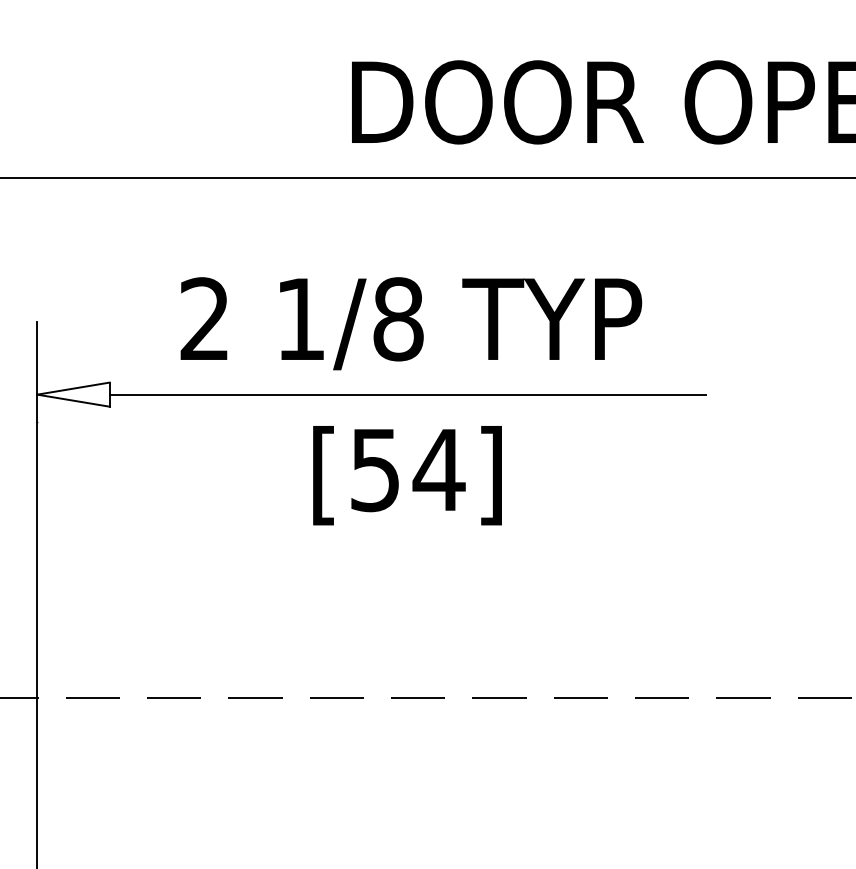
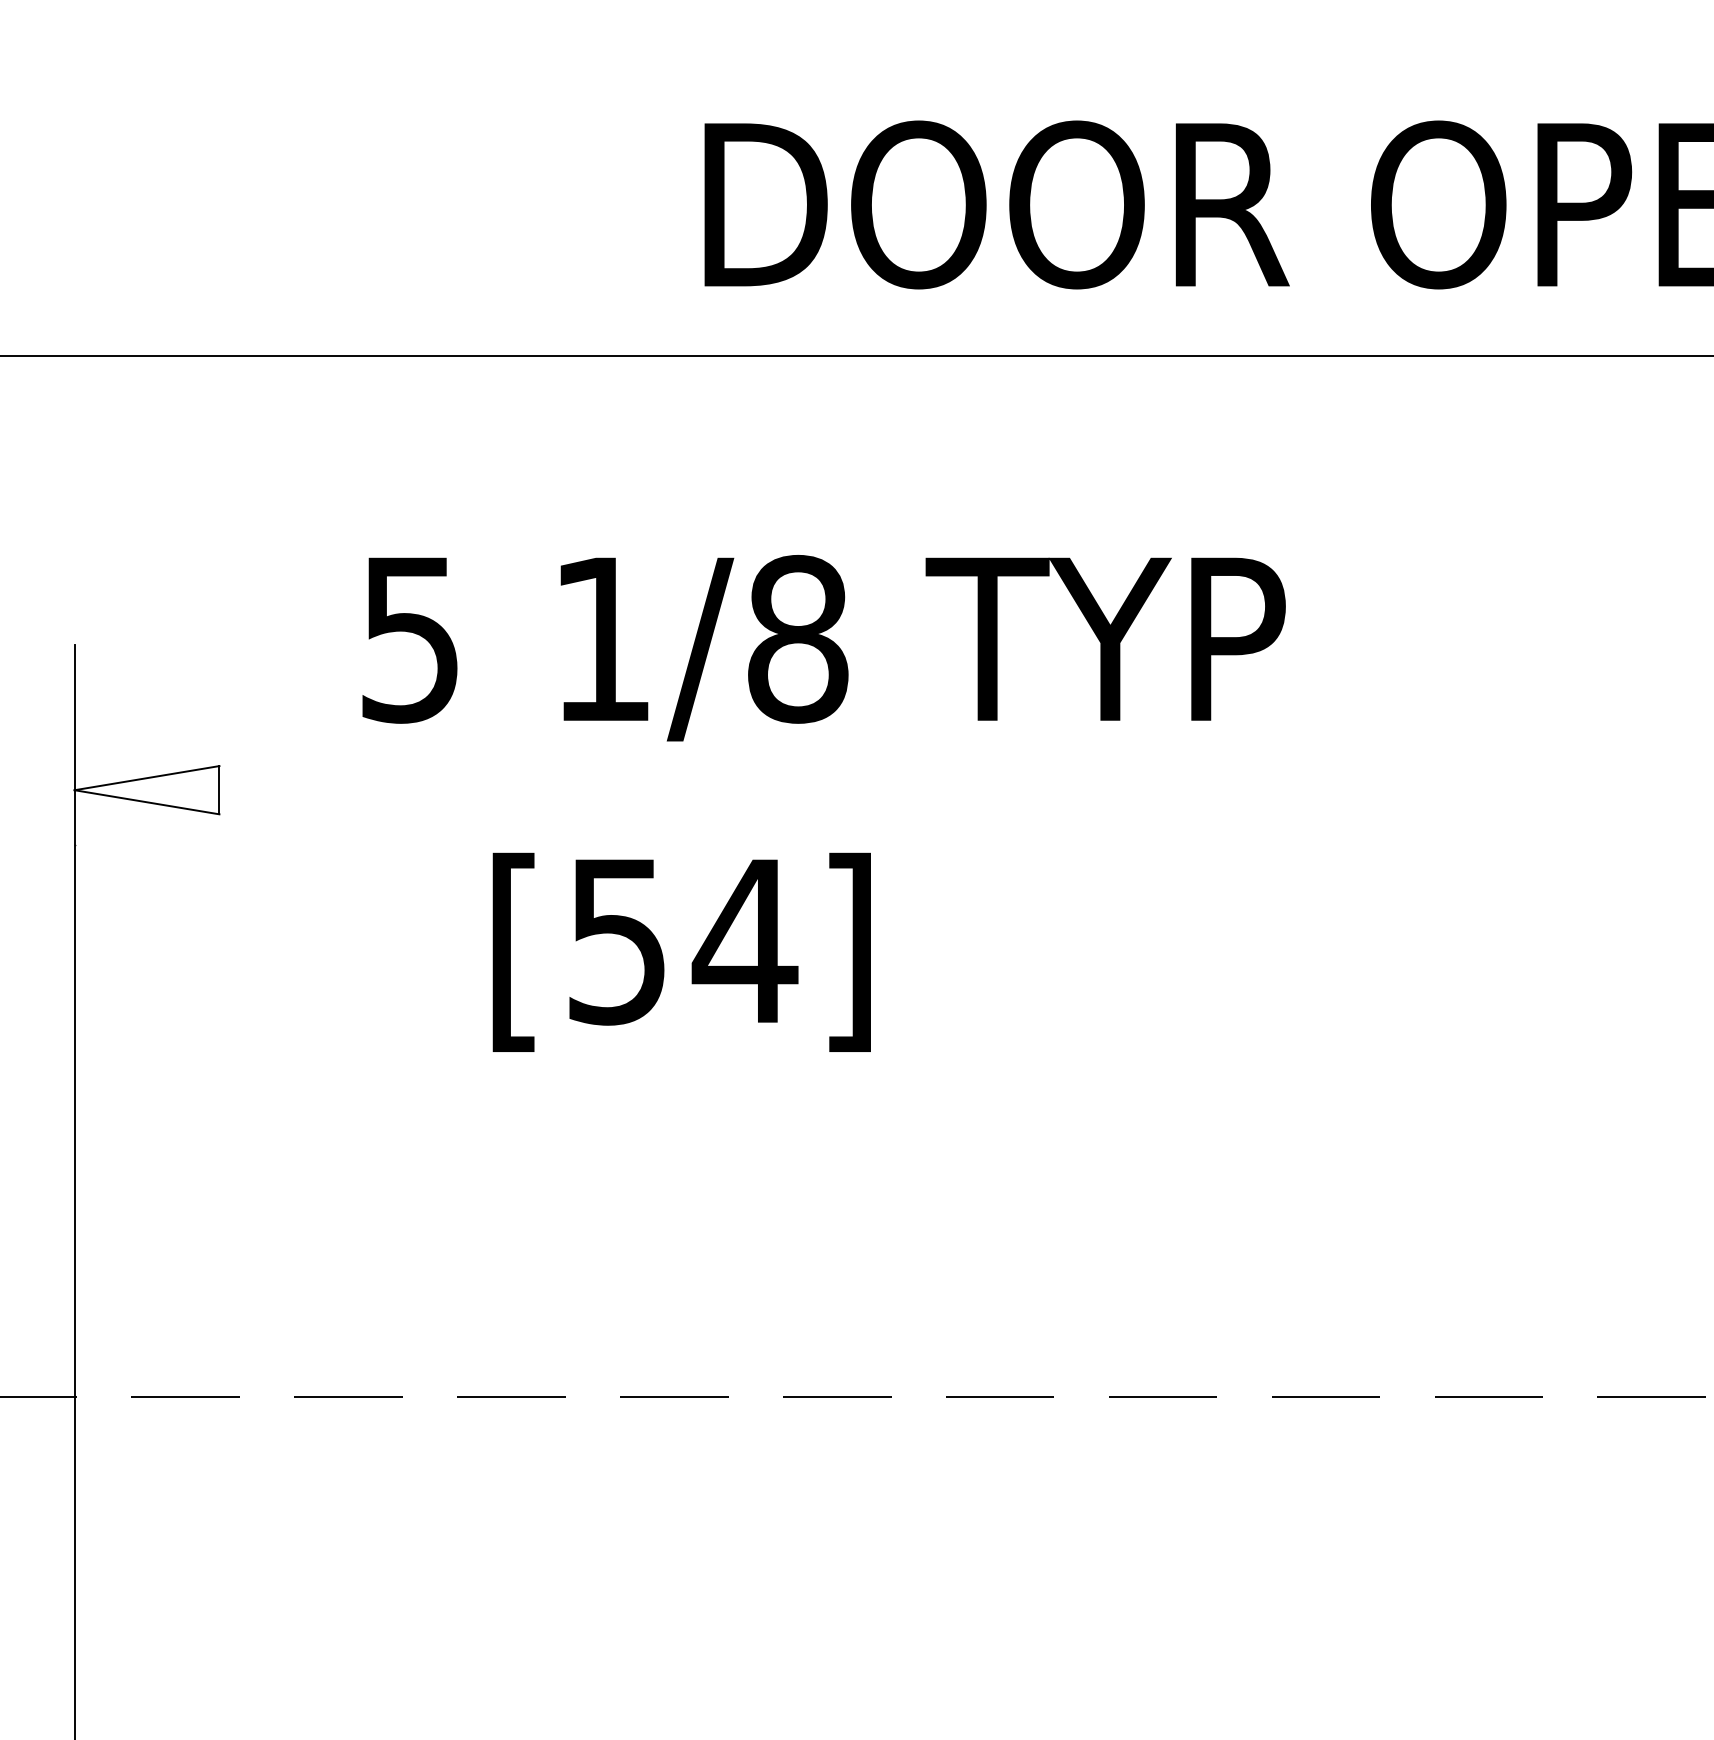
text: (204, 319) -> (409, 639), 2 -> 5
line: (407, 394) -> (815, 789), removed
text: (407, 475) -> (681, 952), moved

